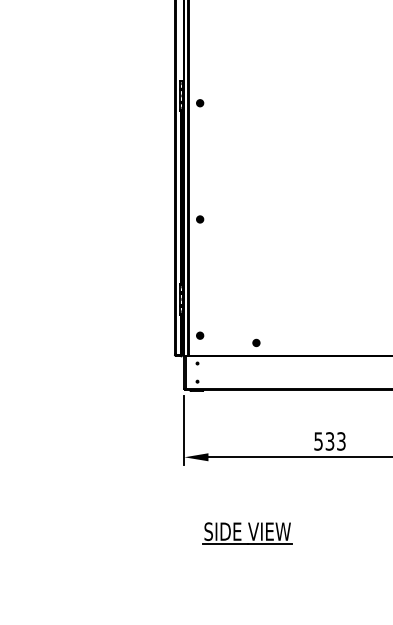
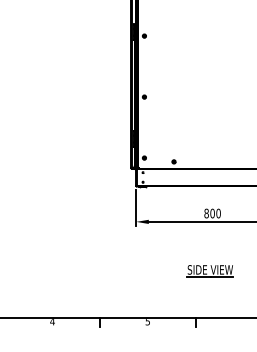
text: (329, 441) -> (212, 213), 533 -> 800
part: (245, 534) -> (209, 271), moved

